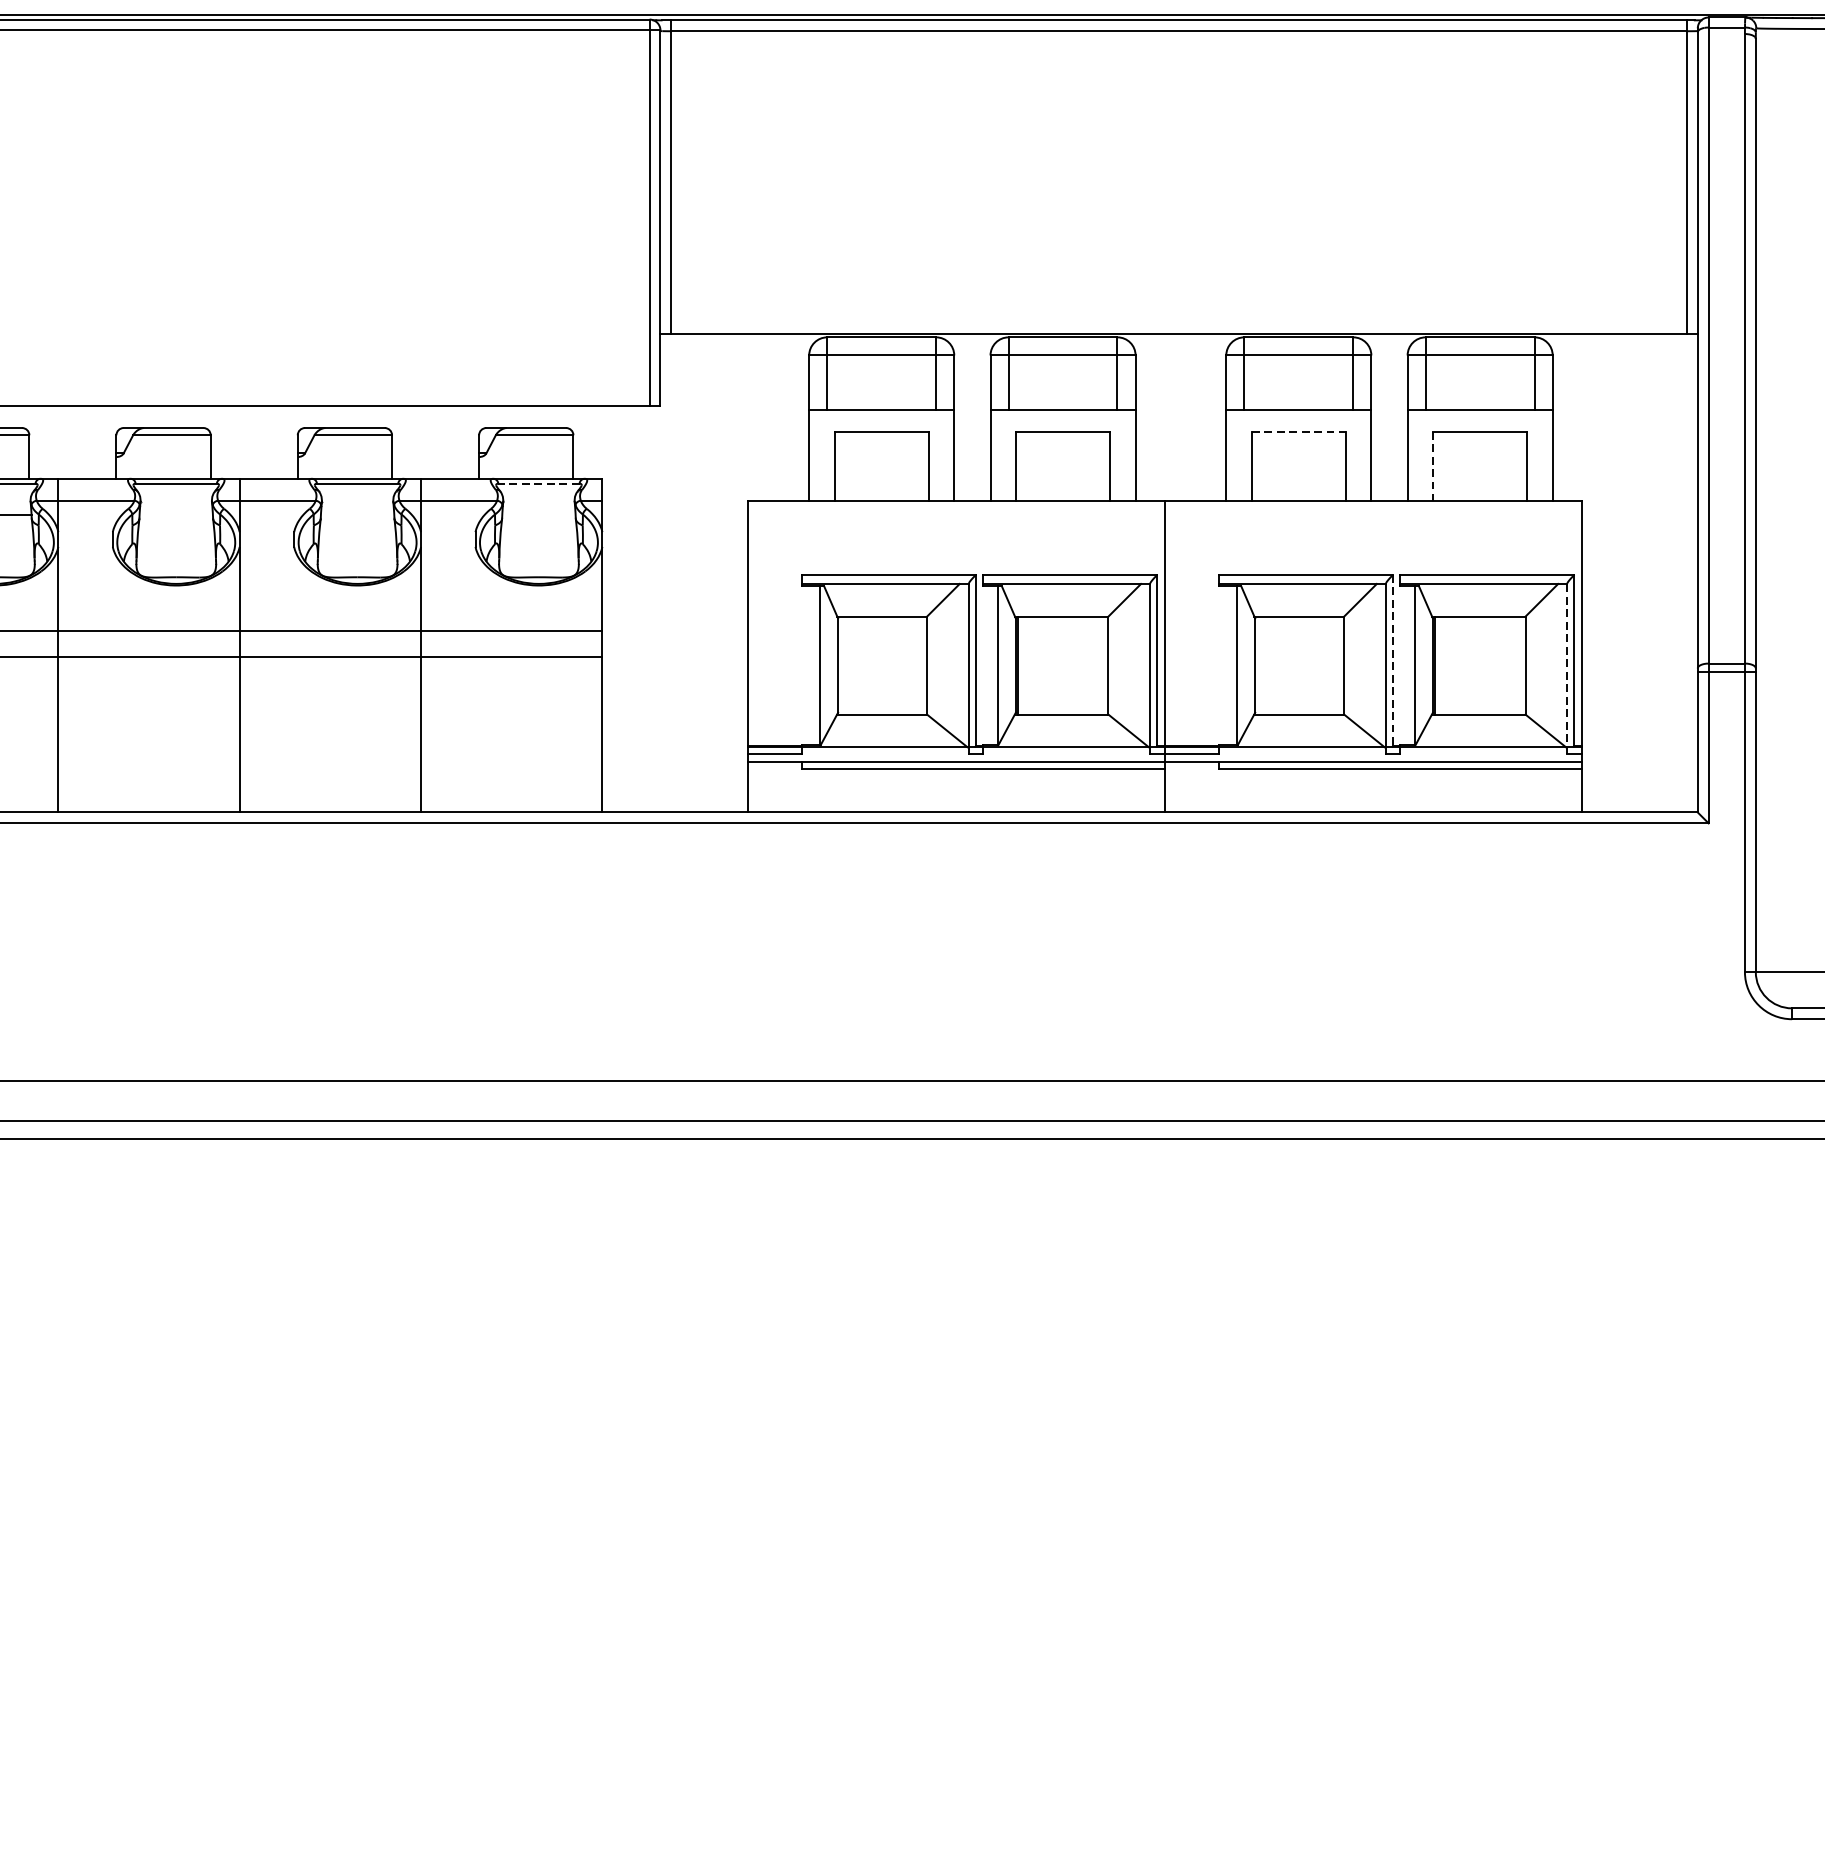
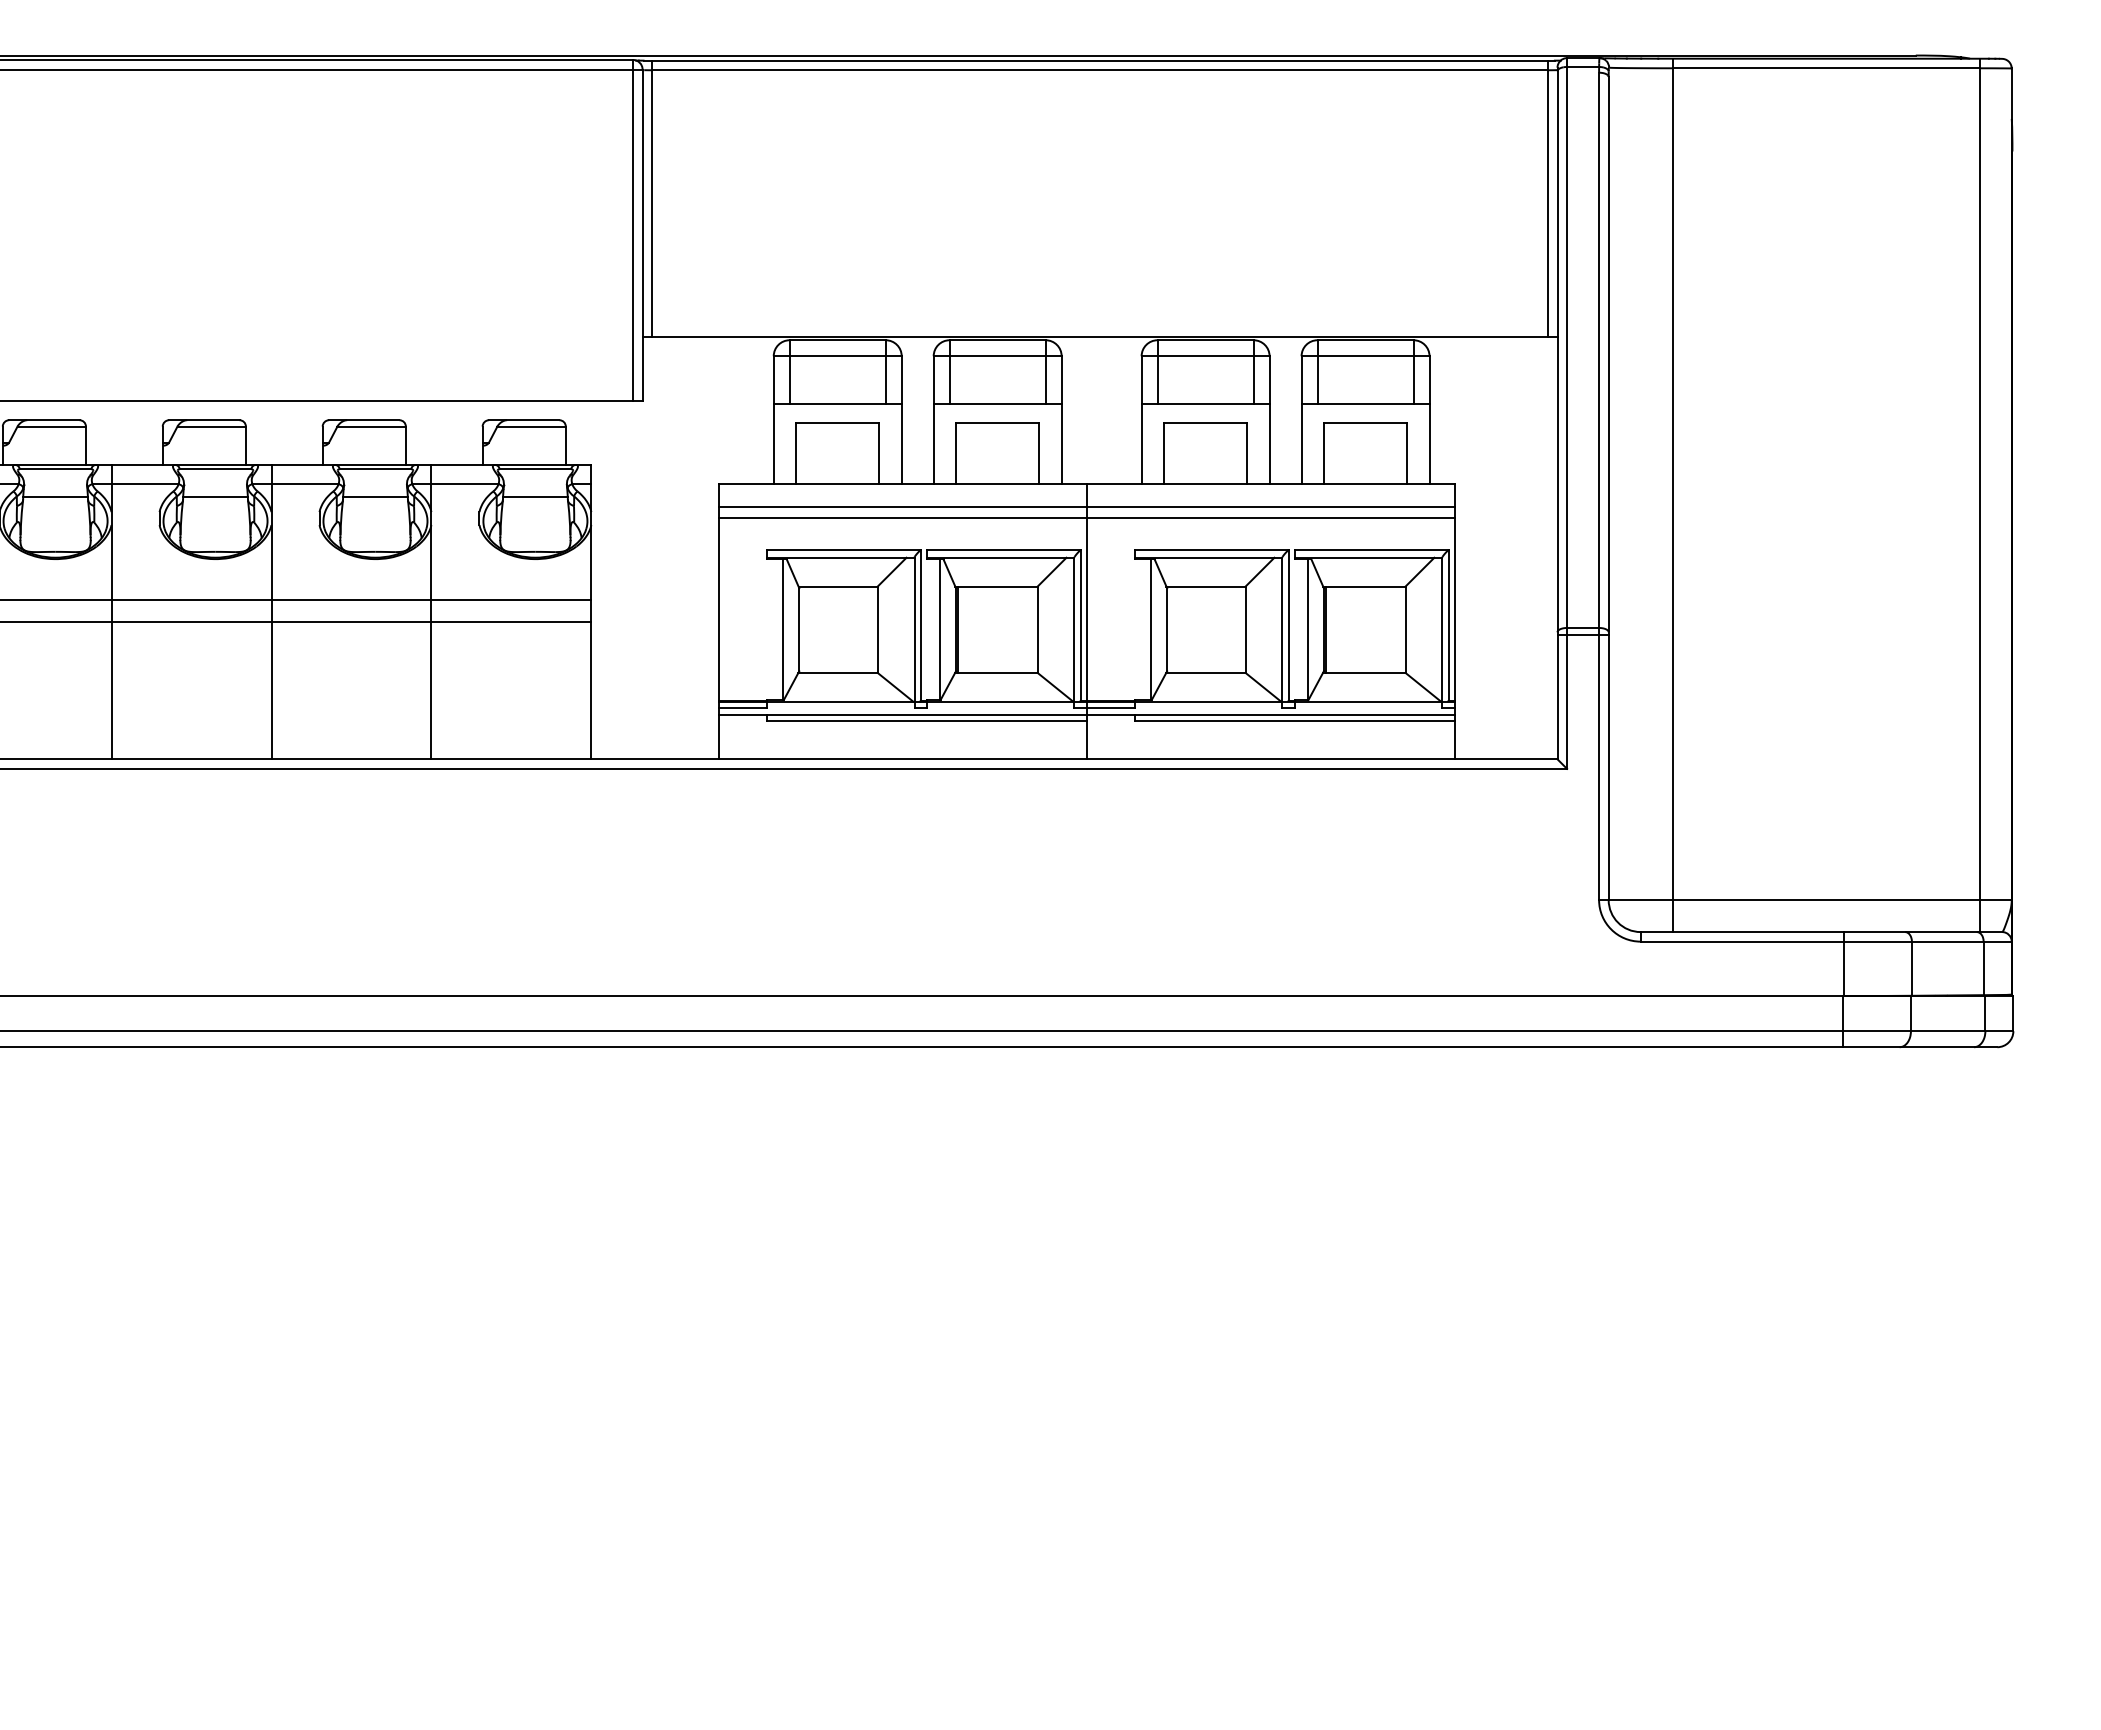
line: (1298, 431) -> (1205, 423), dashed -> solid
line: (1432, 466) -> (1323, 454), dashed -> solid
line: (539, 483) -> (535, 469), dashed -> solid
line: (176, 514) -> (215, 496), added
line: (357, 514) -> (375, 496), added
line: (539, 514) -> (535, 496), added
line: (1164, 525) -> (1087, 506), added
line: (1164, 538) -> (1087, 517), added
line: (1392, 660) -> (1288, 625), dashed -> solid
line: (1567, 668) -> (1442, 632), dashed -> solid

